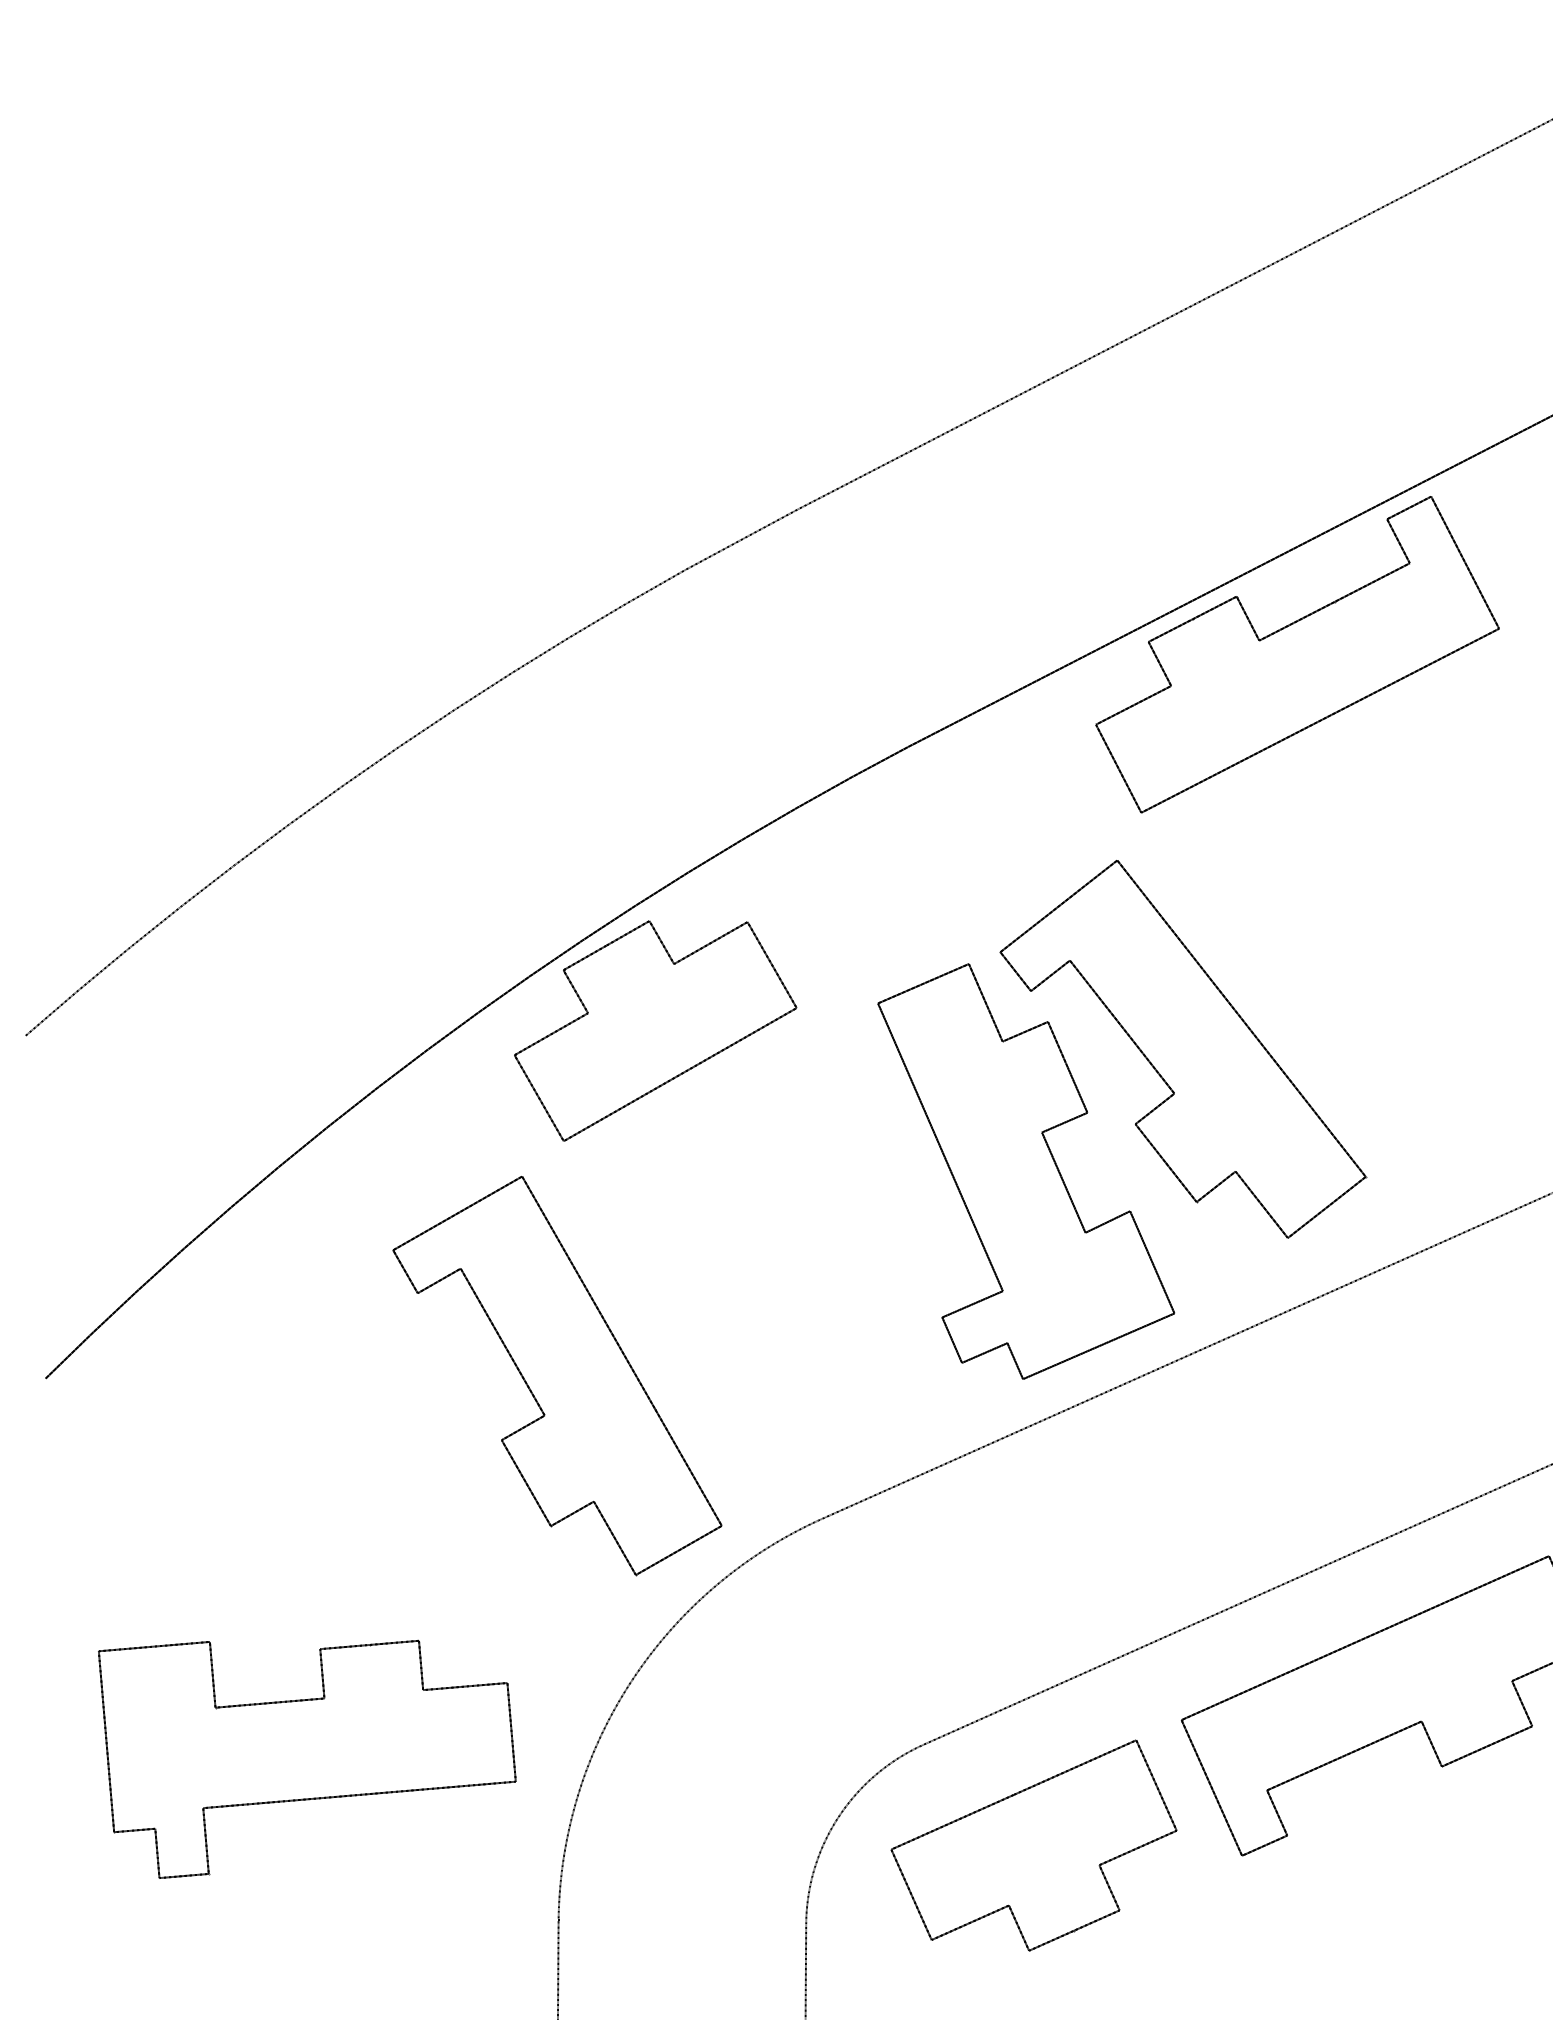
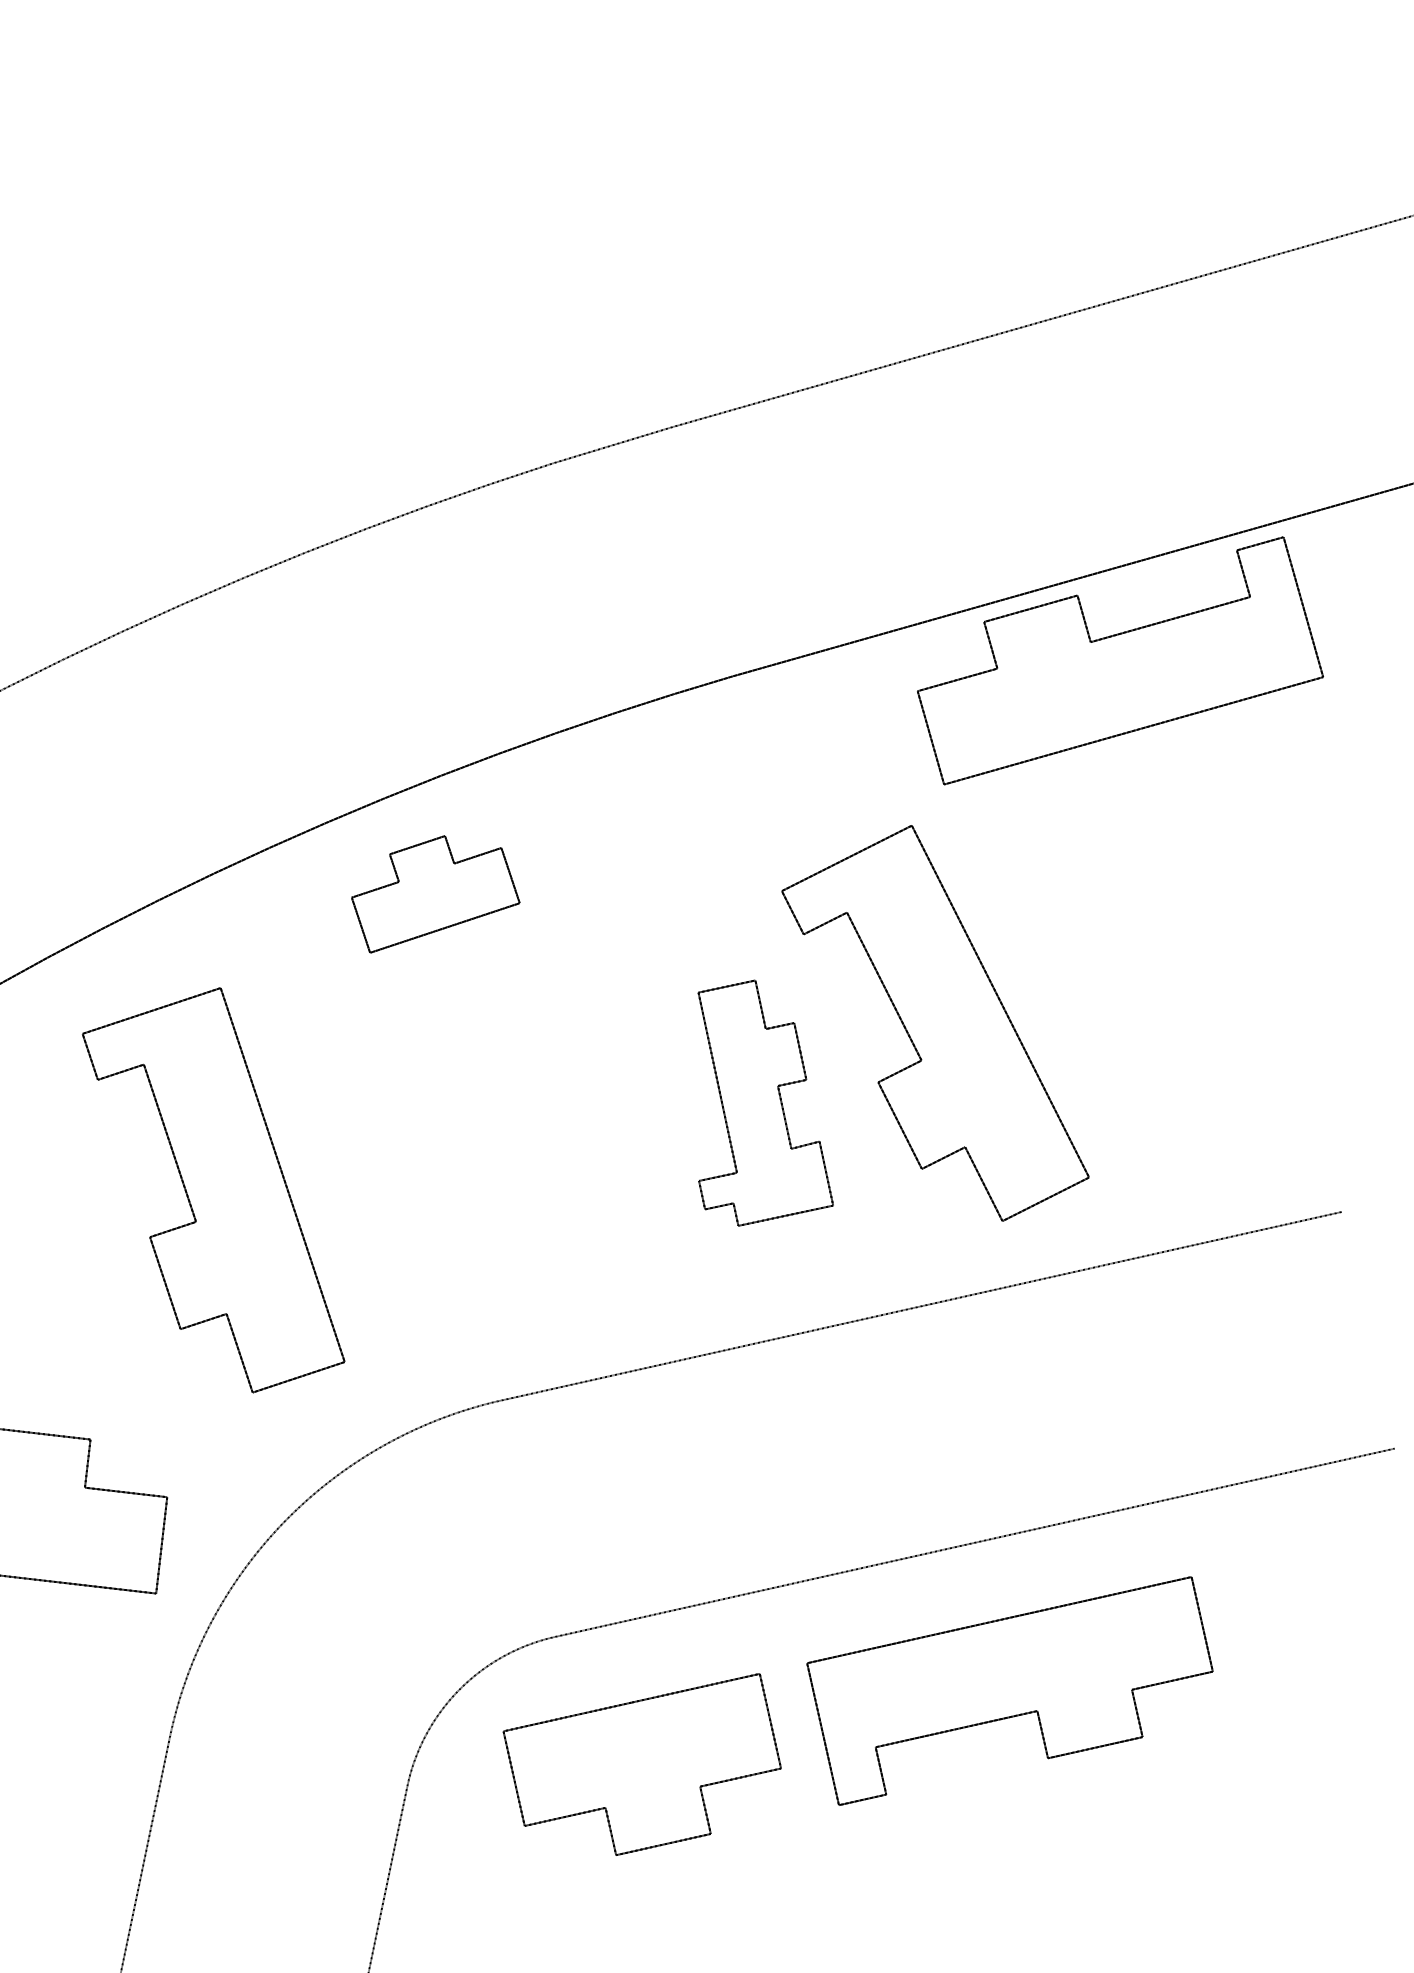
part: (655, 1030) -> (435, 899), size x0.6
part: (1026, 1171) -> (764, 1106), size x0.6
part: (557, 1376) -> (215, 1186), moved

